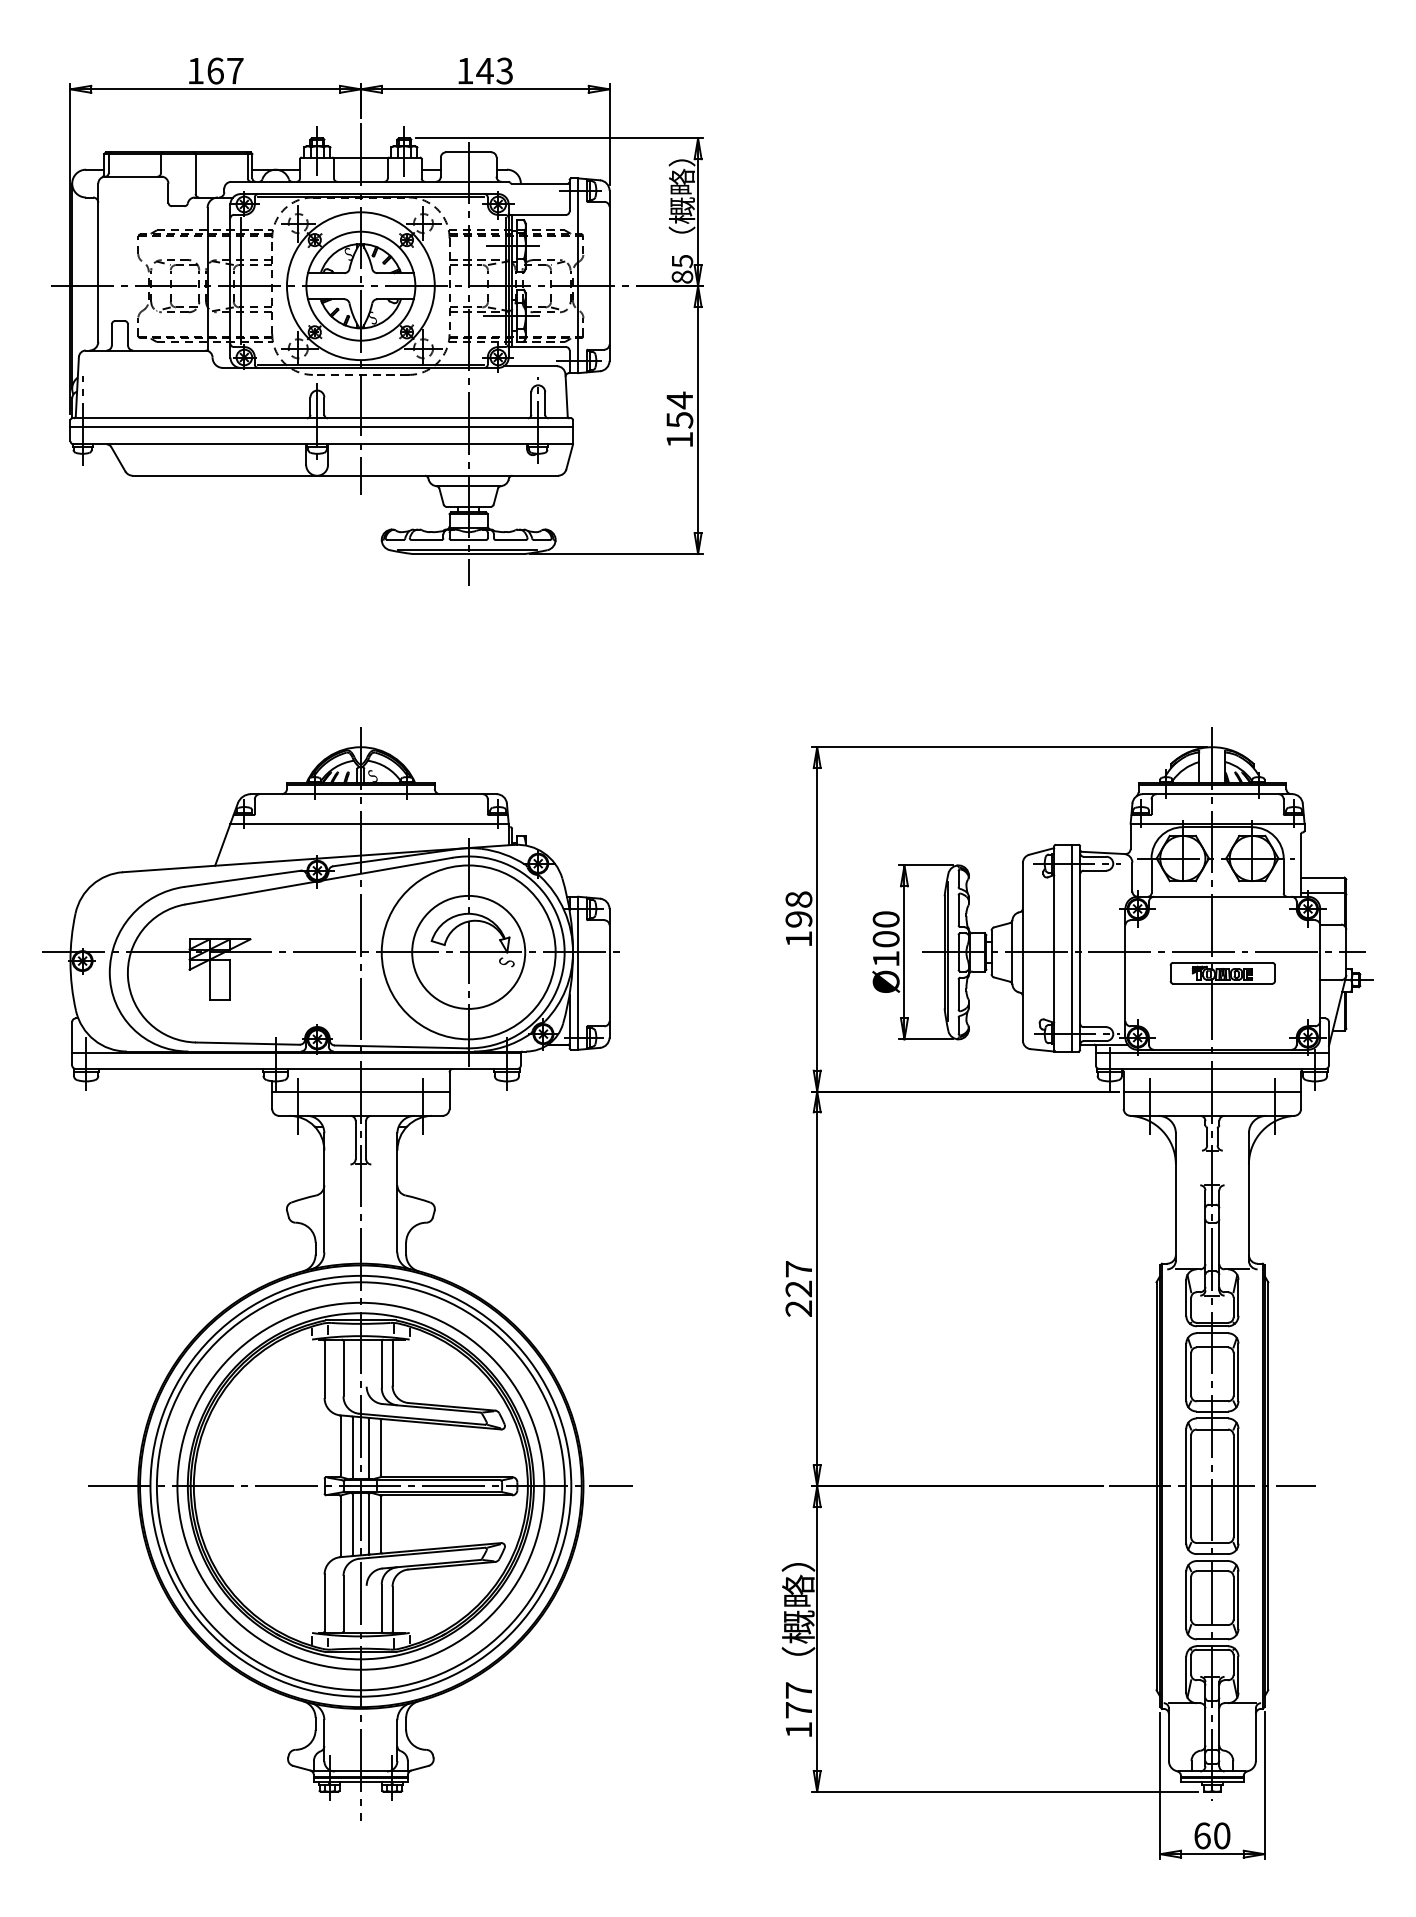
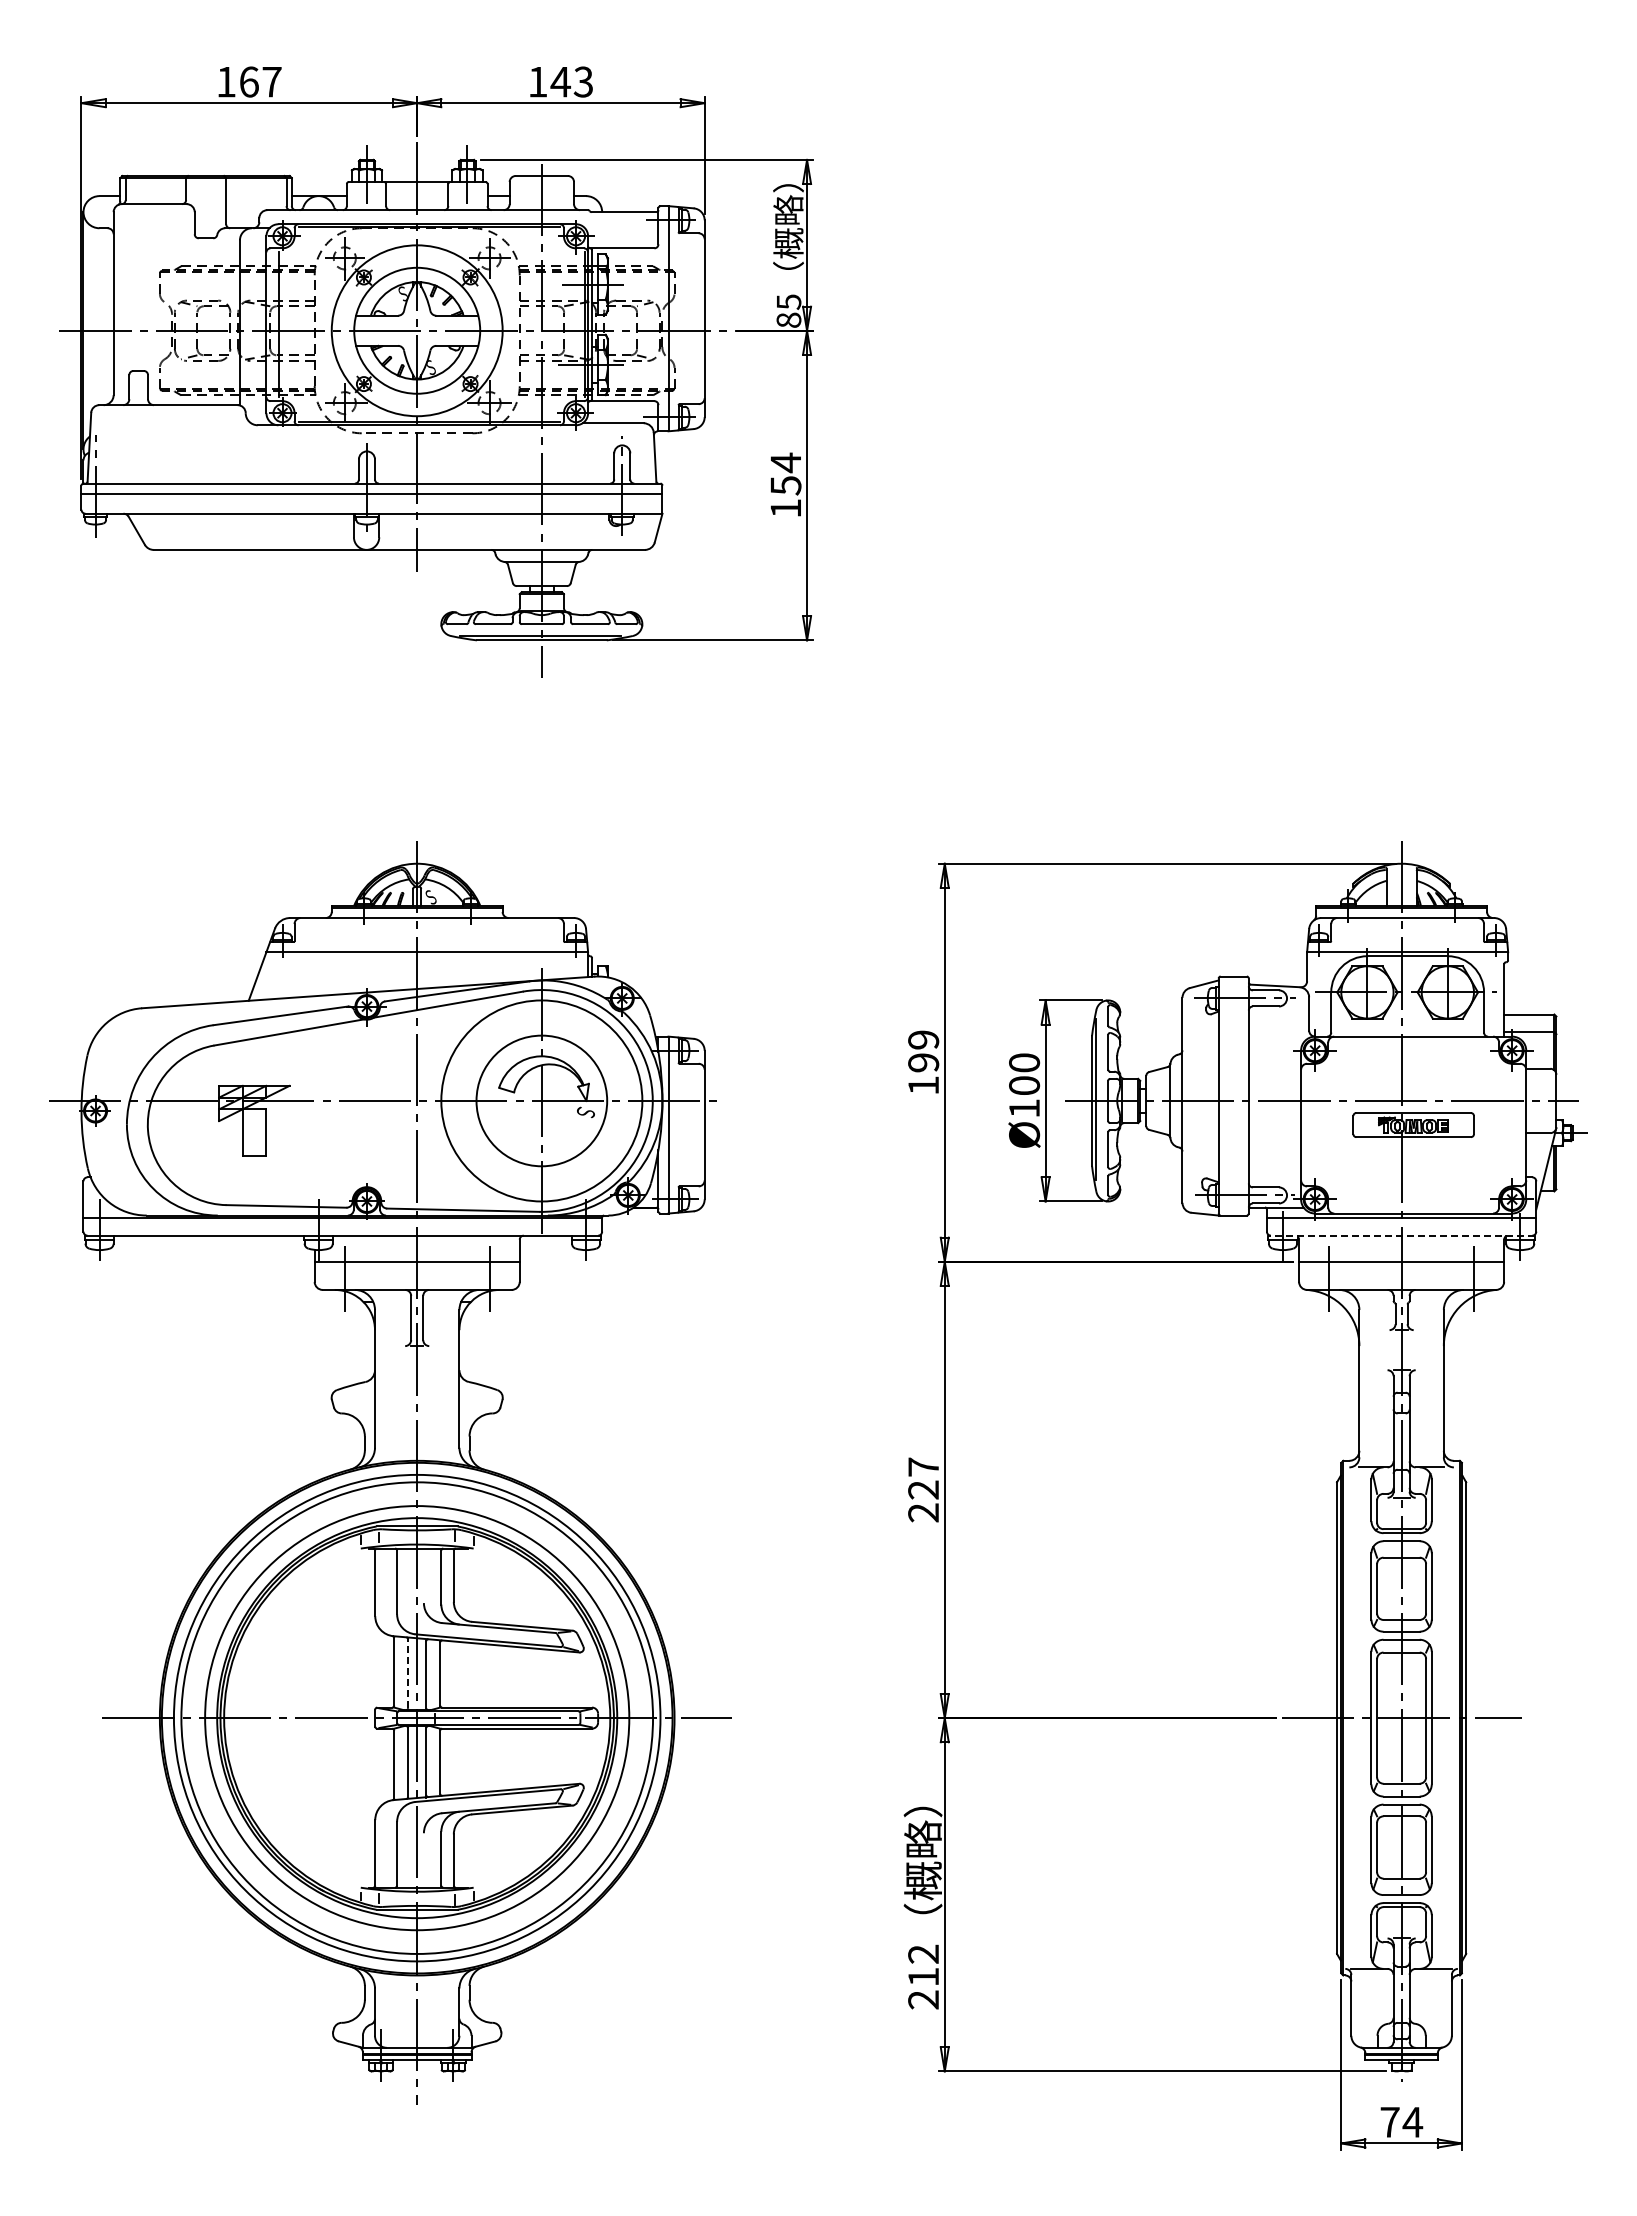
text: (798, 899) -> (923, 1039), 198 -> 199
line: (1071, 947) -> (1238, 1095), removed
line: (1212, 1068) -> (1401, 1235), solid -> dashed
line: (353, 1447) -> (408, 1673), solid -> dashed
text: (798, 1709) -> (923, 1976), 177 -> 212
text: (1212, 1835) -> (1401, 2121), 60 -> 74

